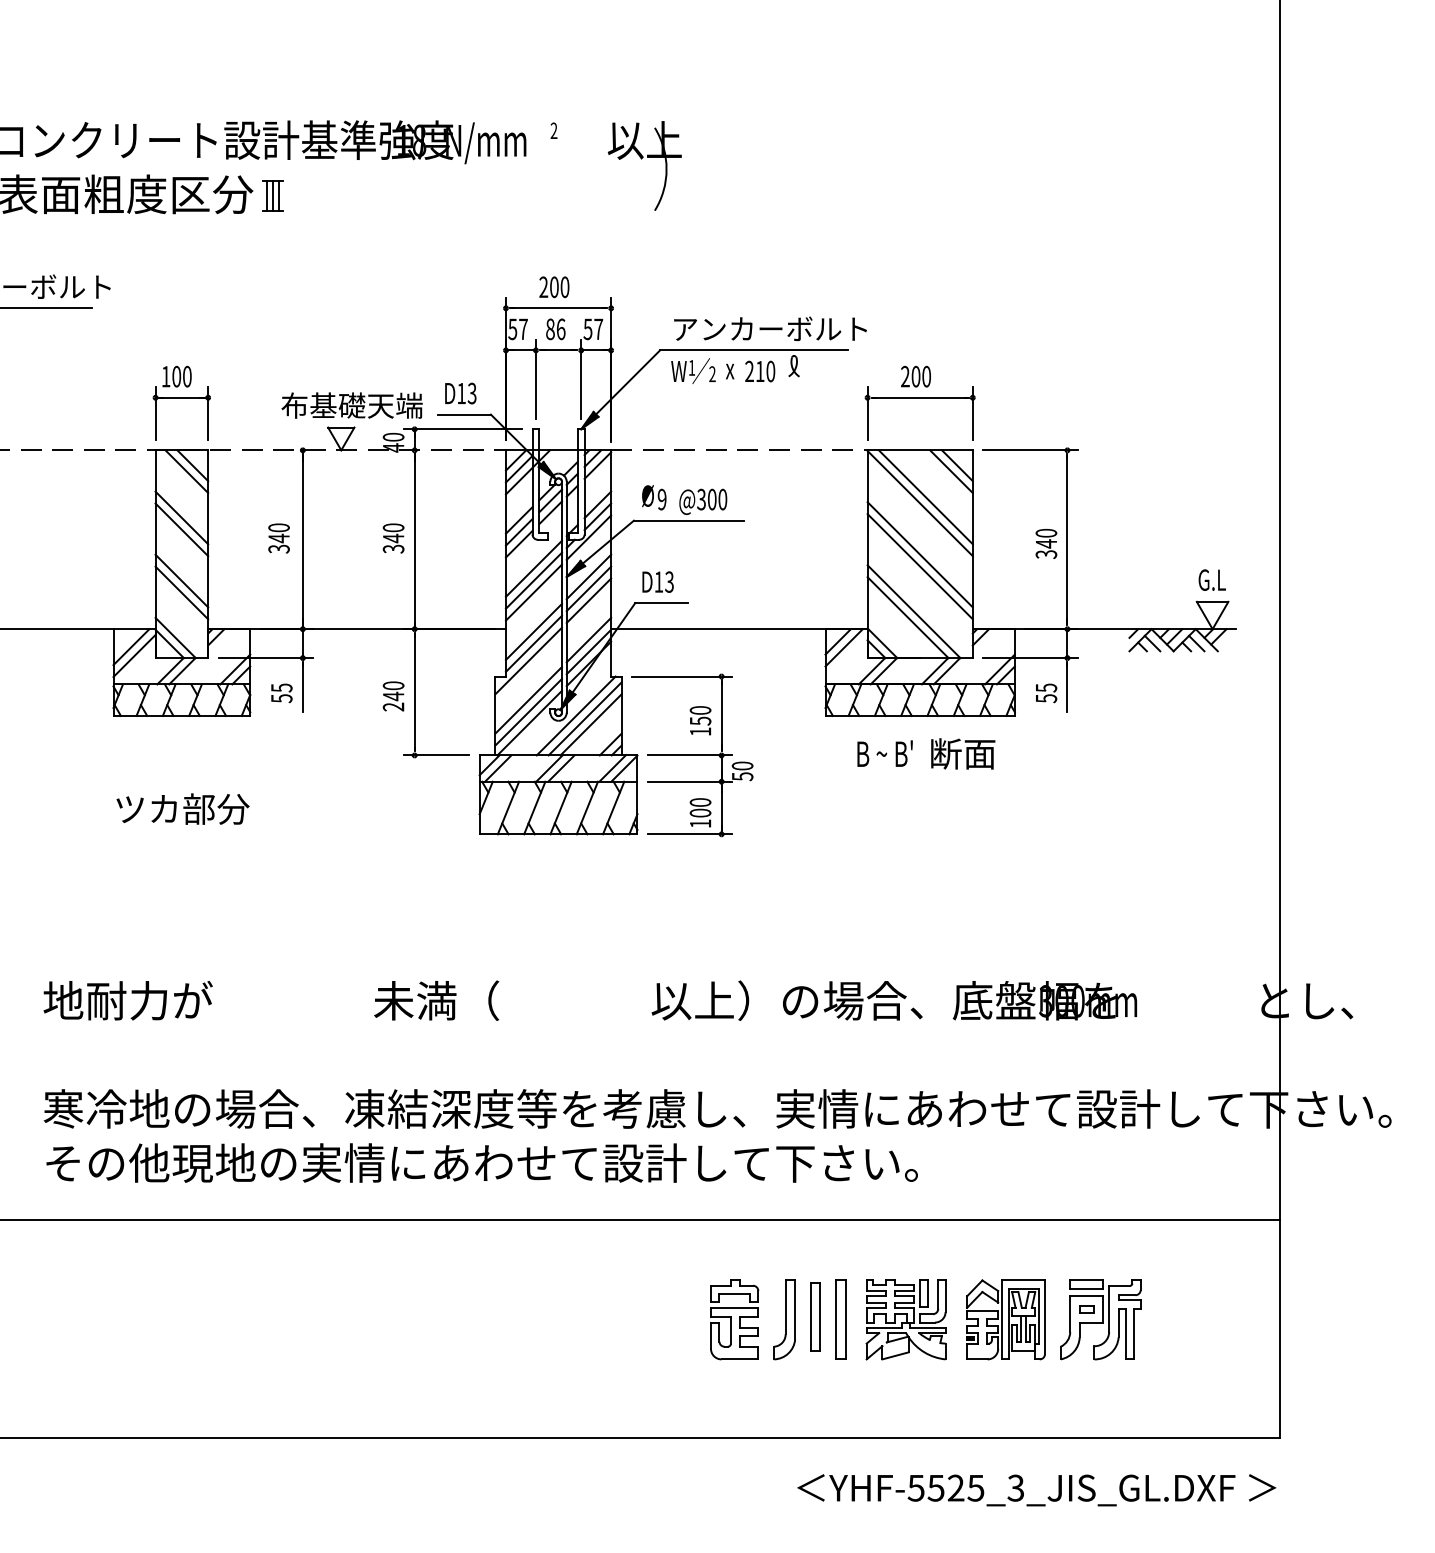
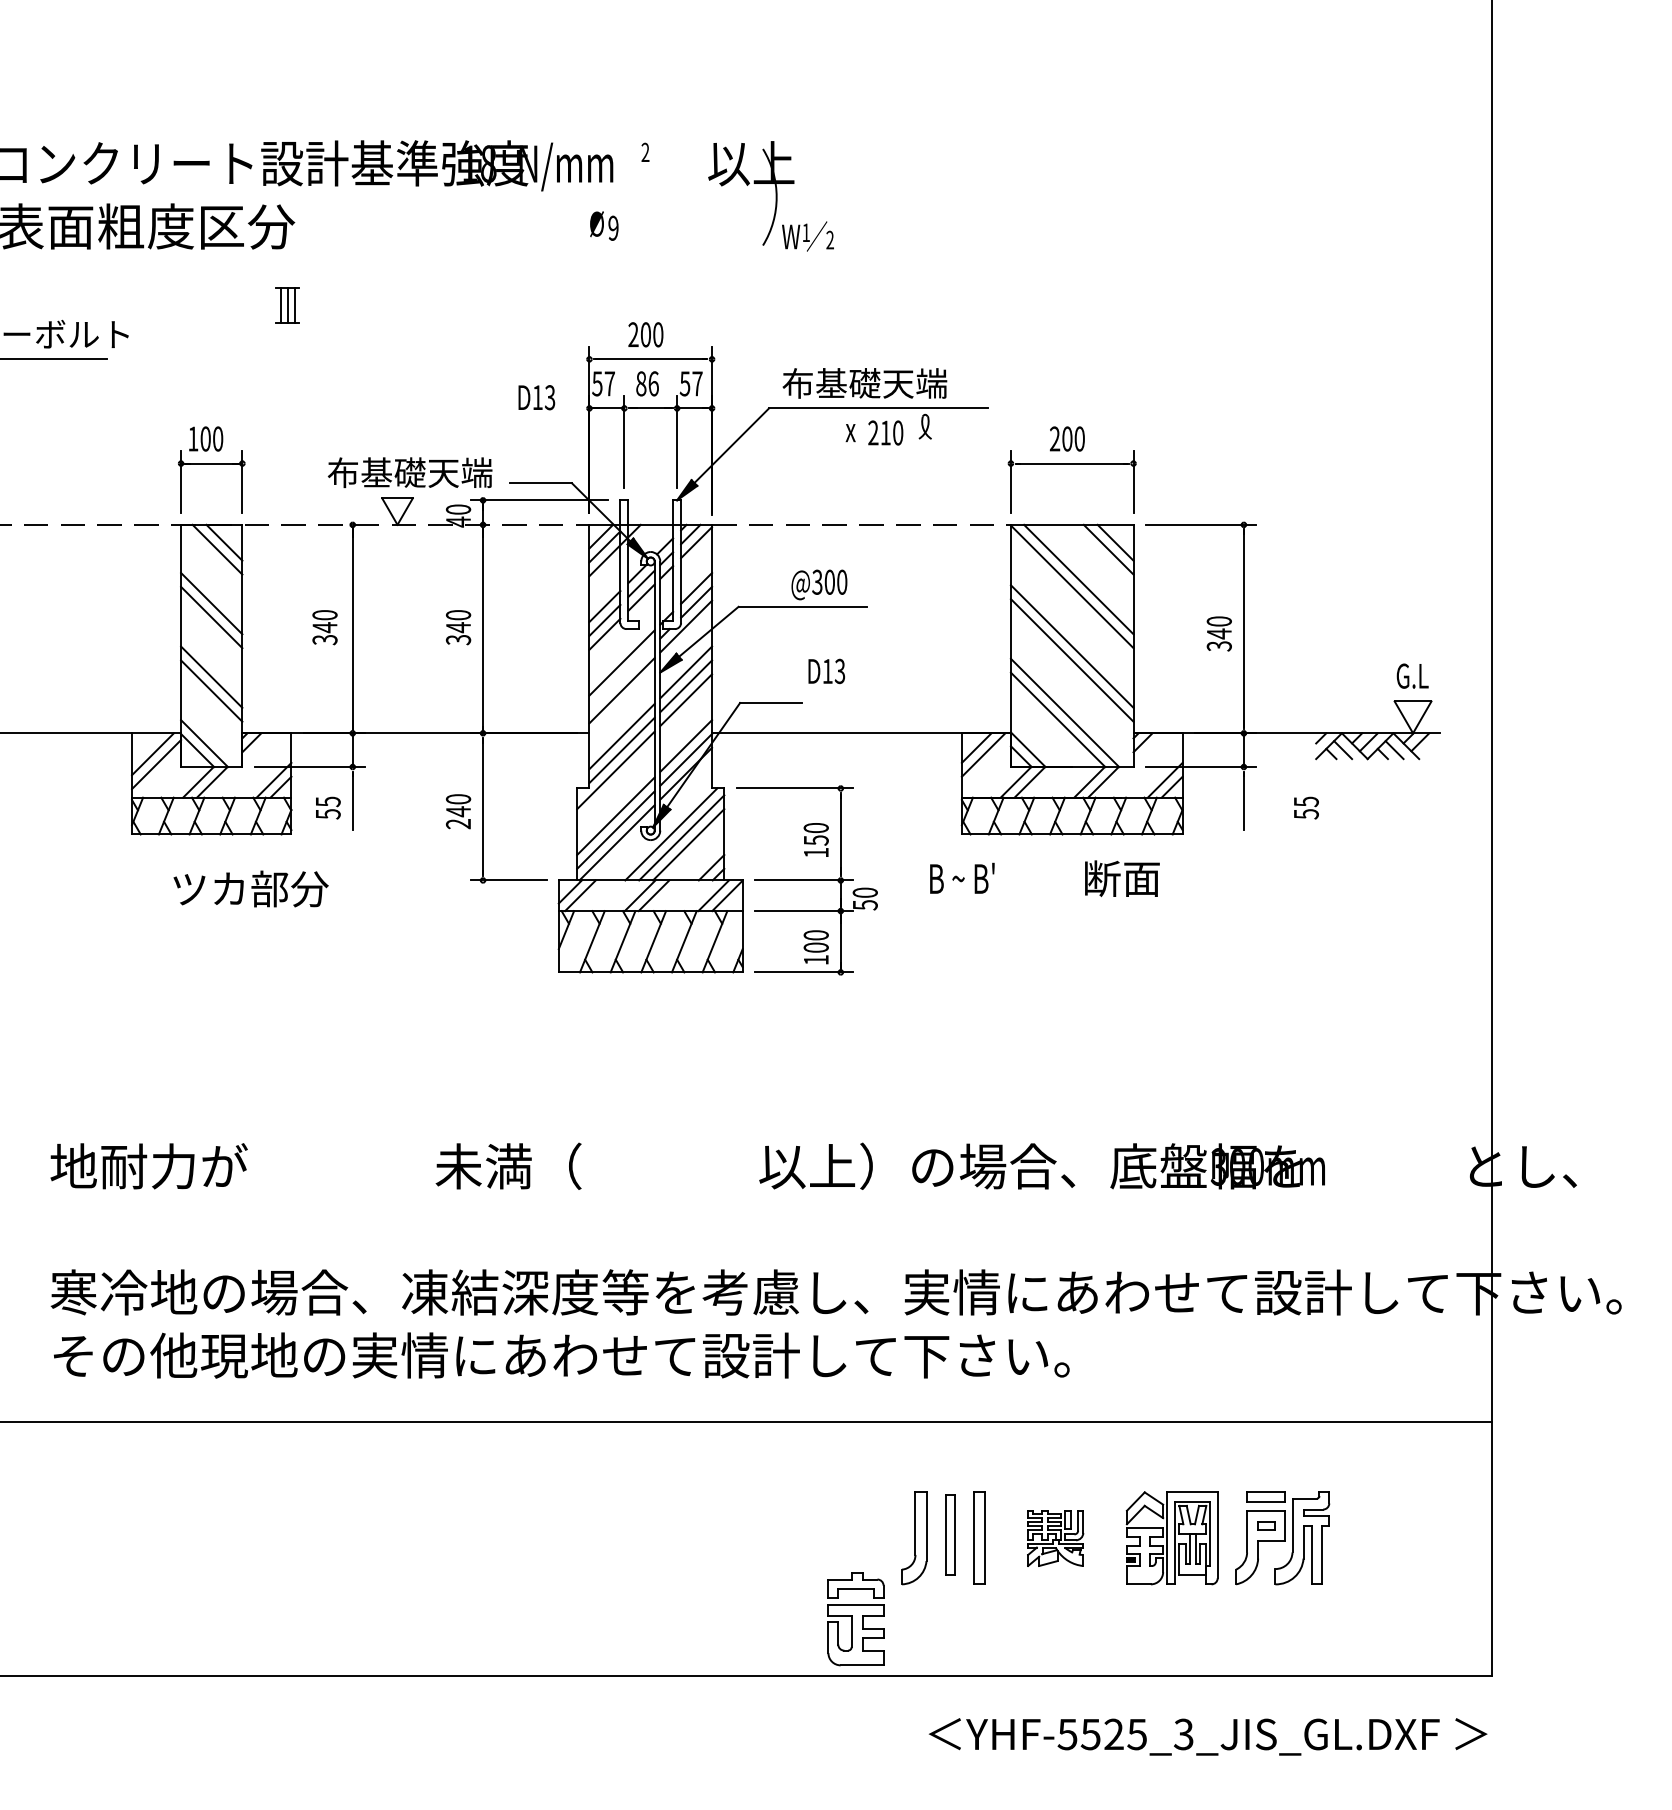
part: (272, 196) -> (287, 305), moved
text: (769, 329) -> (896, 383), アンカーボルト -> 布基礎天端
text: (693, 371) -> (807, 236), moved
text: (460, 393) -> (536, 397), moved
text: (654, 497) -> (604, 225), moved
line: (533, 580) -> (621, 676), removed
text: (657, 582) -> (826, 671), moved
text: (1046, 692) -> (1306, 807), moved
text: (885, 752) -> (962, 877), moved
text: (182, 808) -> (250, 888), moved
part: (734, 1320) -> (855, 1619), moved
part: (905, 1320) -> (1055, 1538), size x0.6

